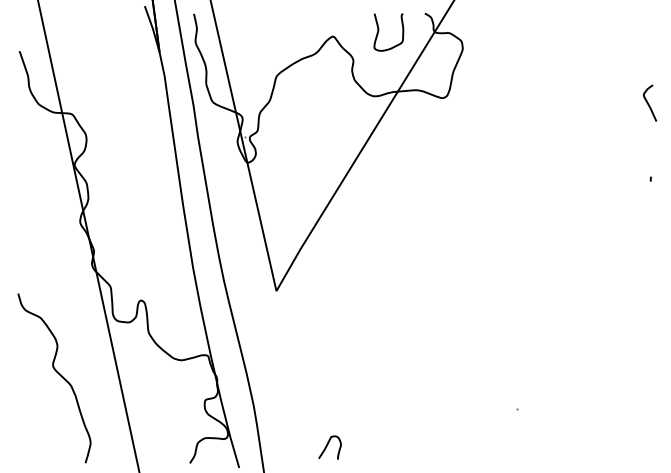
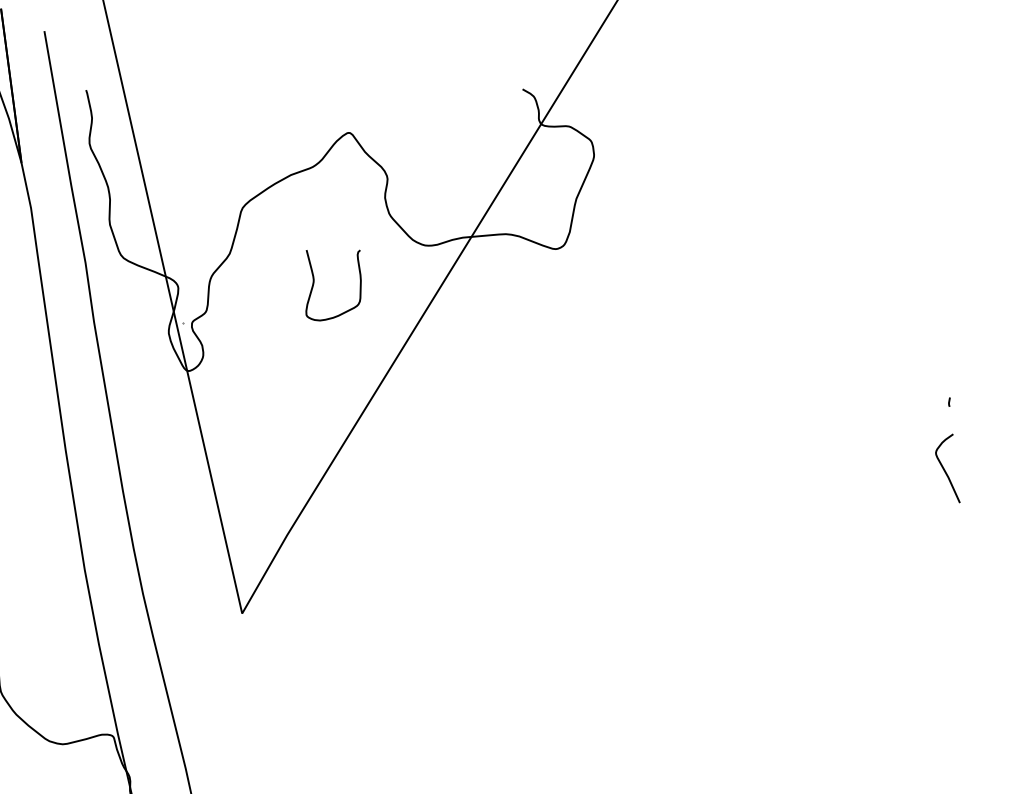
curve: (379, 30) -> (315, 281), moved
curve: (648, 102) -> (944, 467), moved

